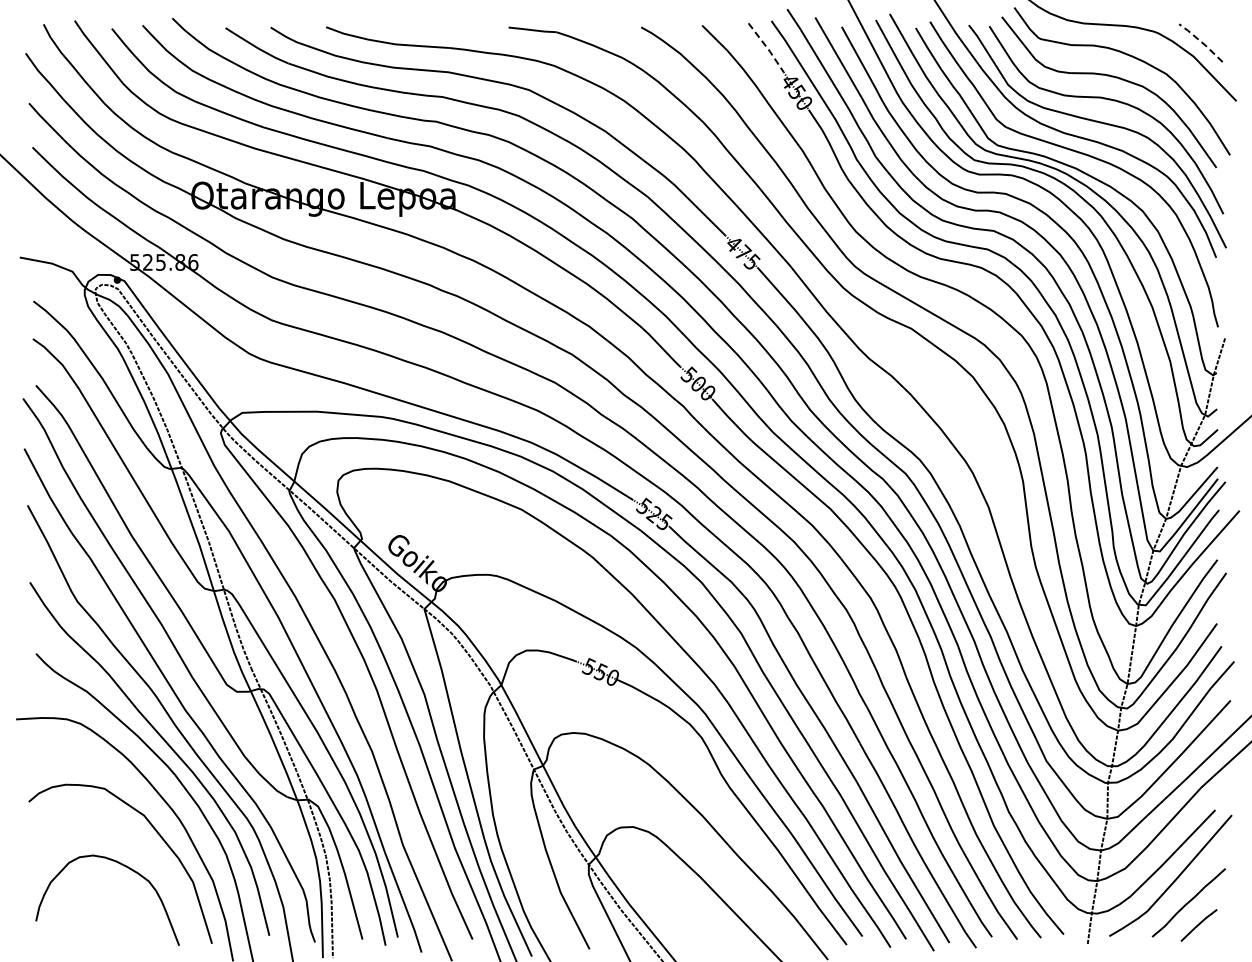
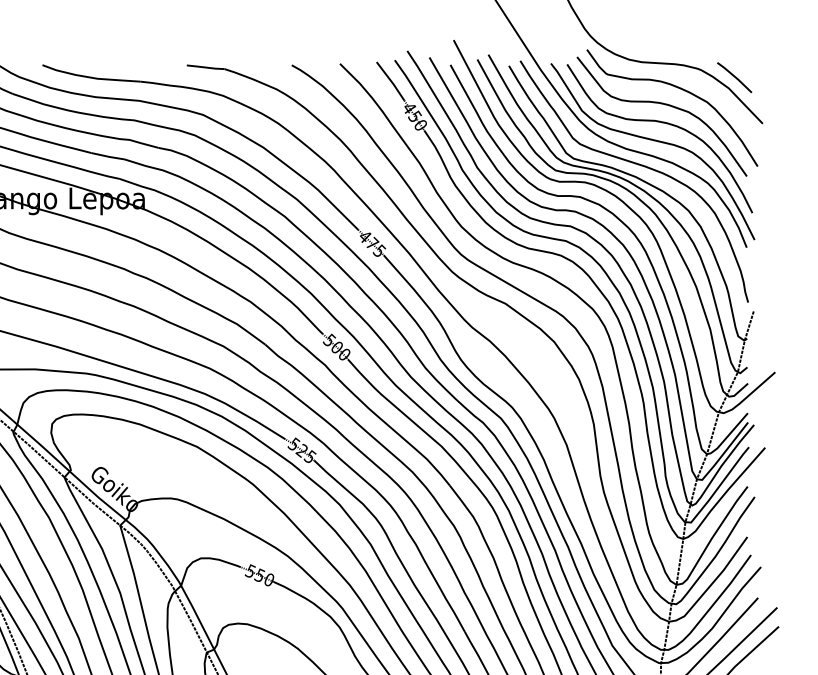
line: (1201, 41) -> (735, 76), dashed -> solid
line: (766, 47) -> (390, 81), dashed -> solid

